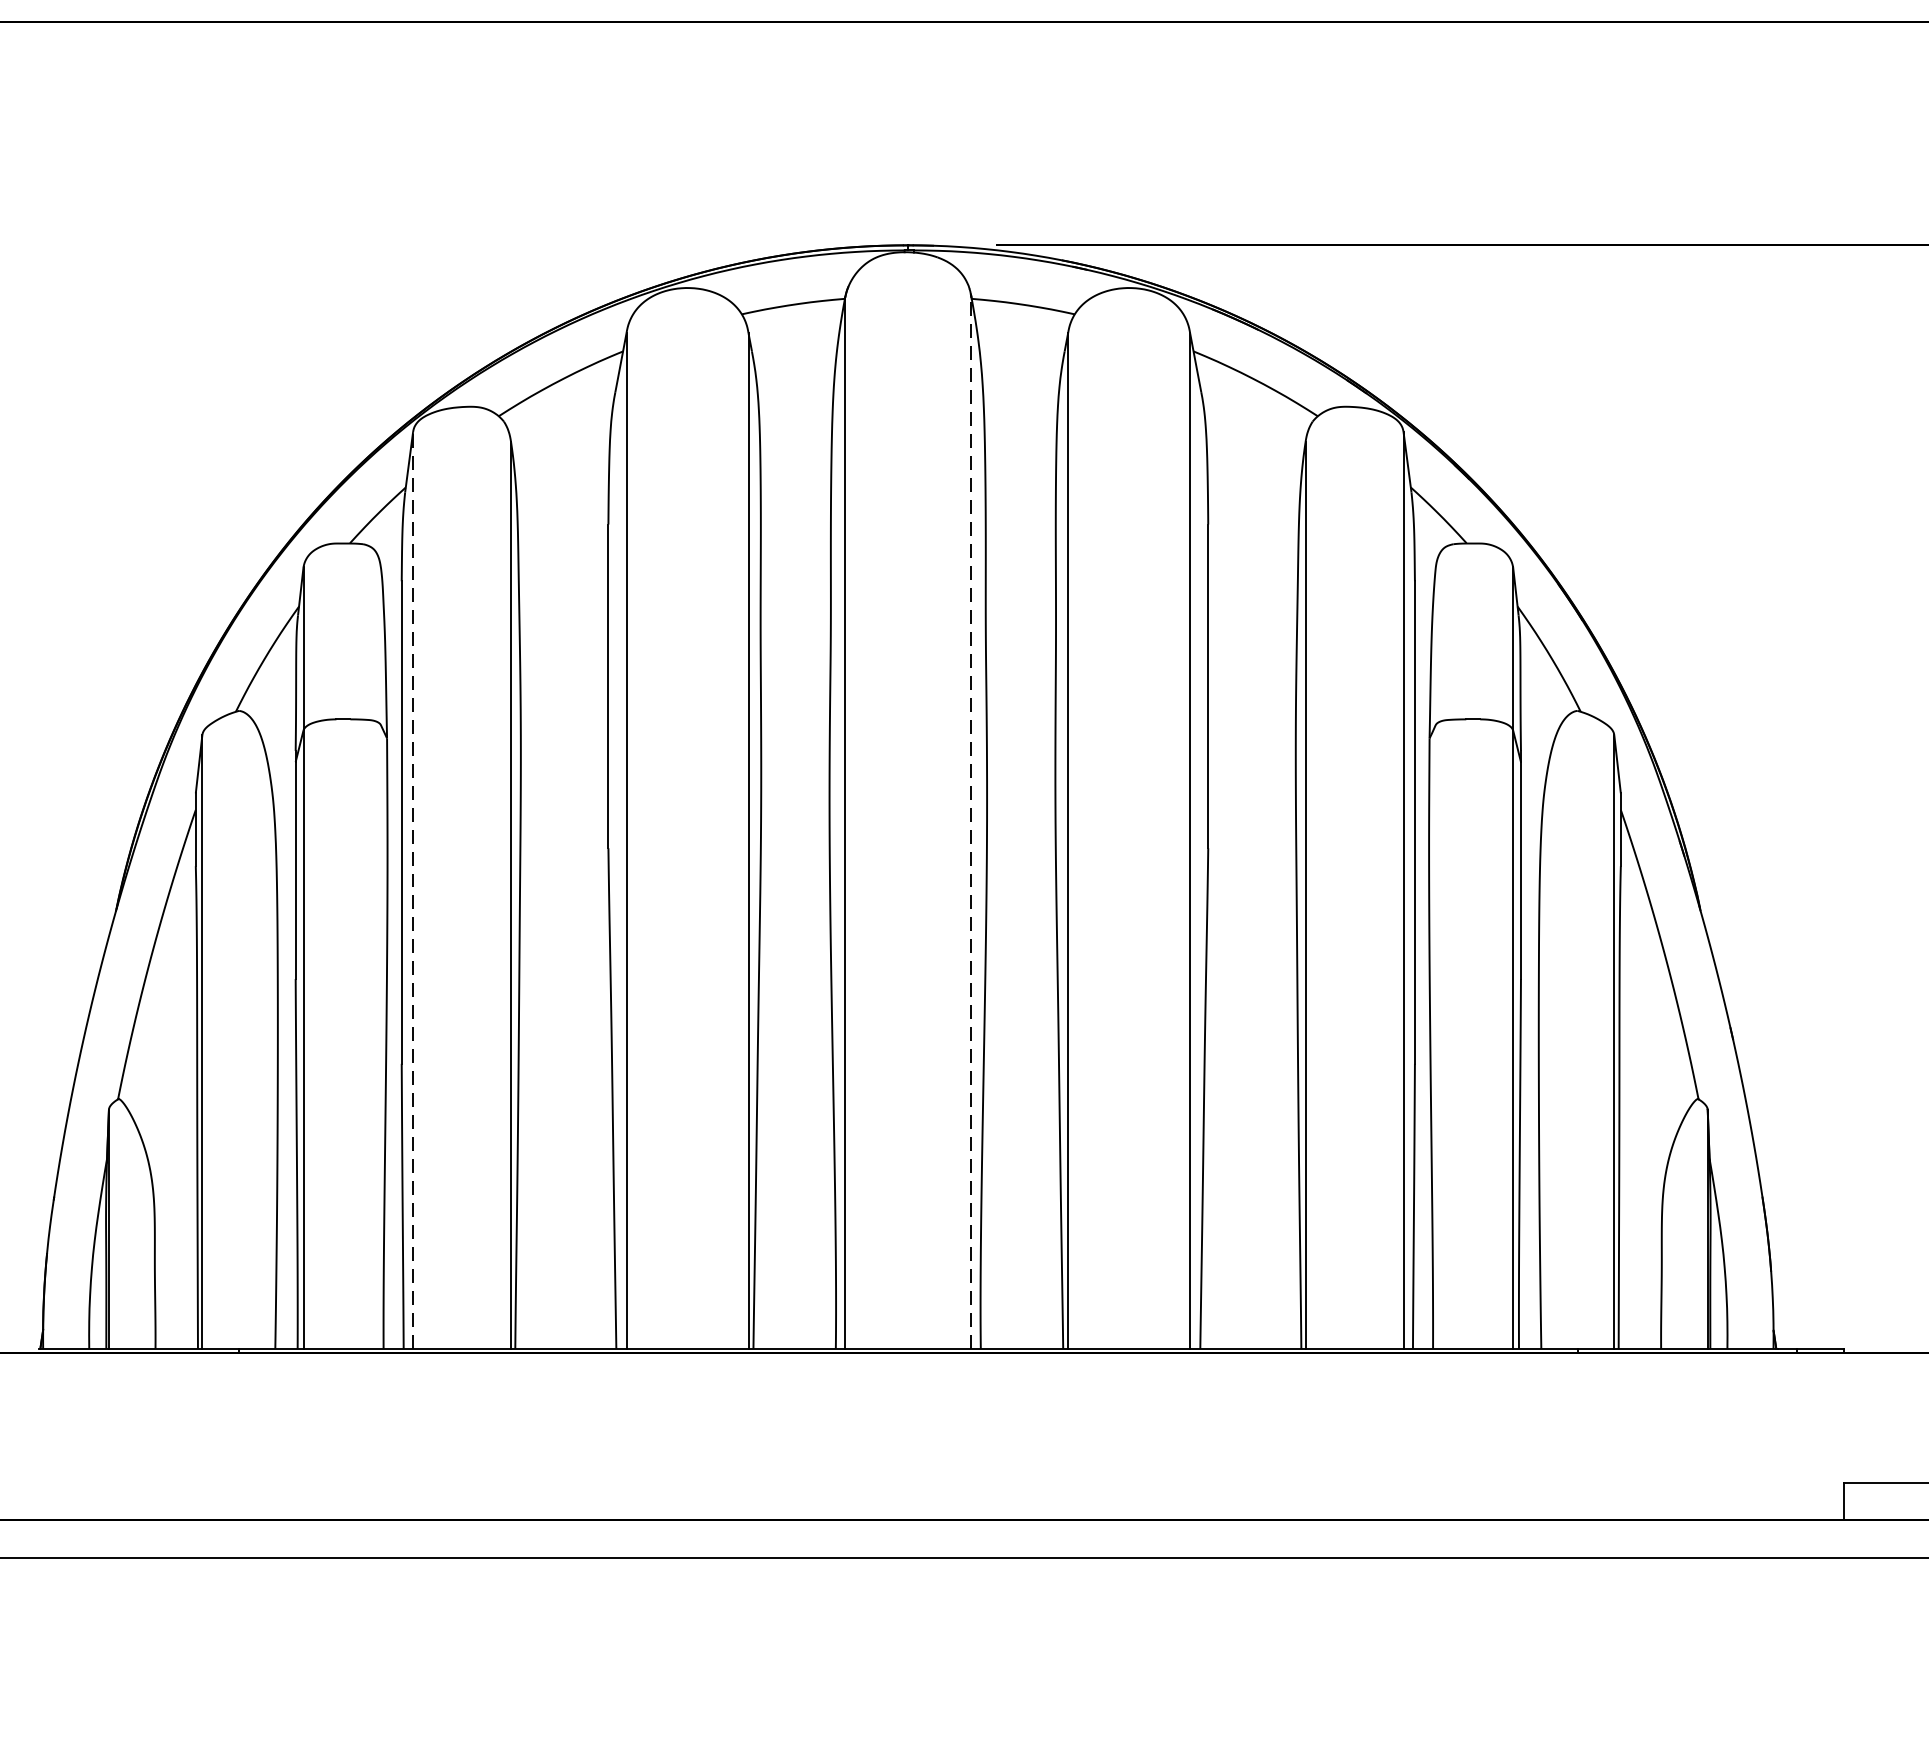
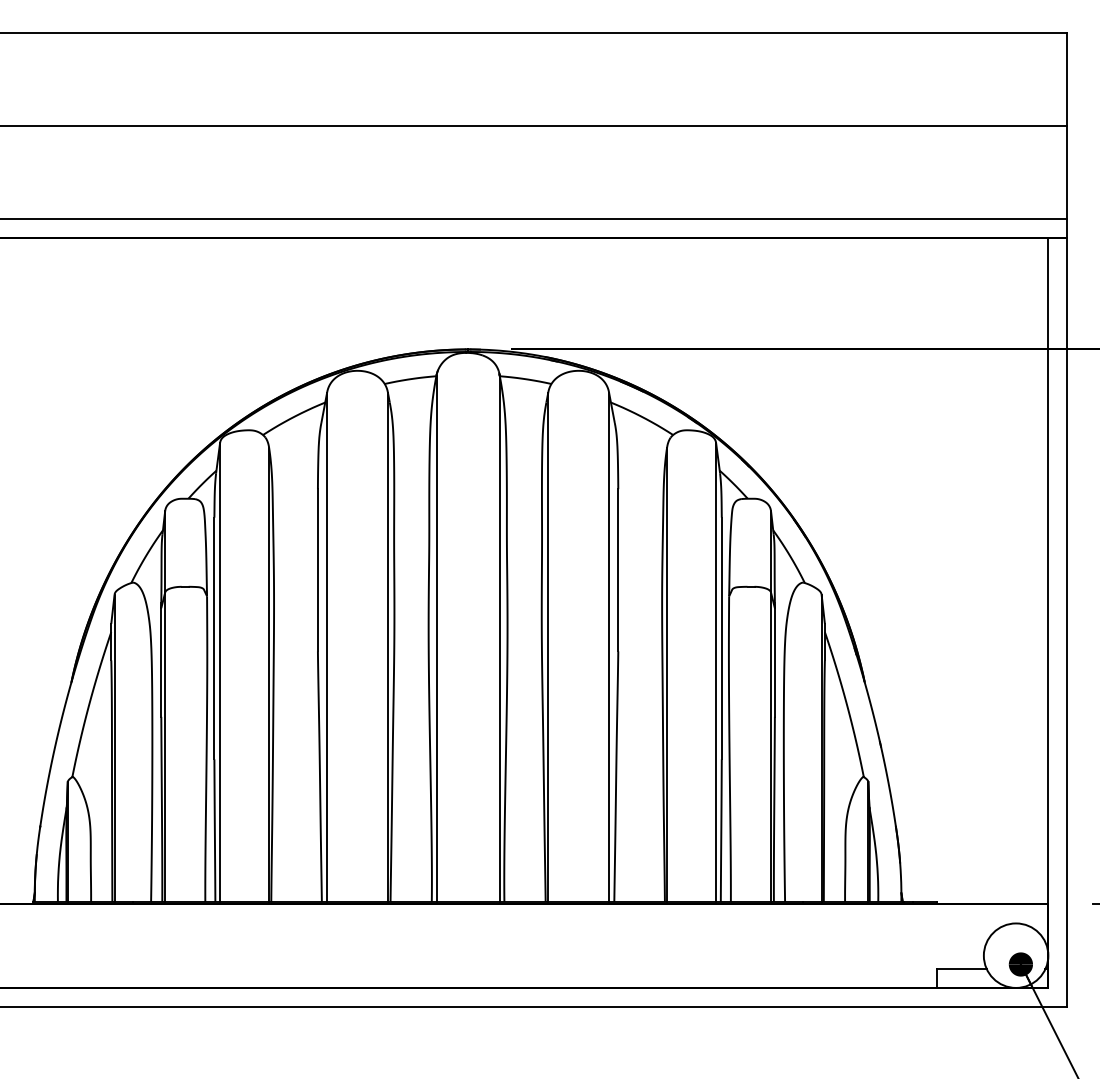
line: (971, 822) -> (499, 638), dashed -> solid
line: (413, 890) -> (220, 672), dashed -> solid

